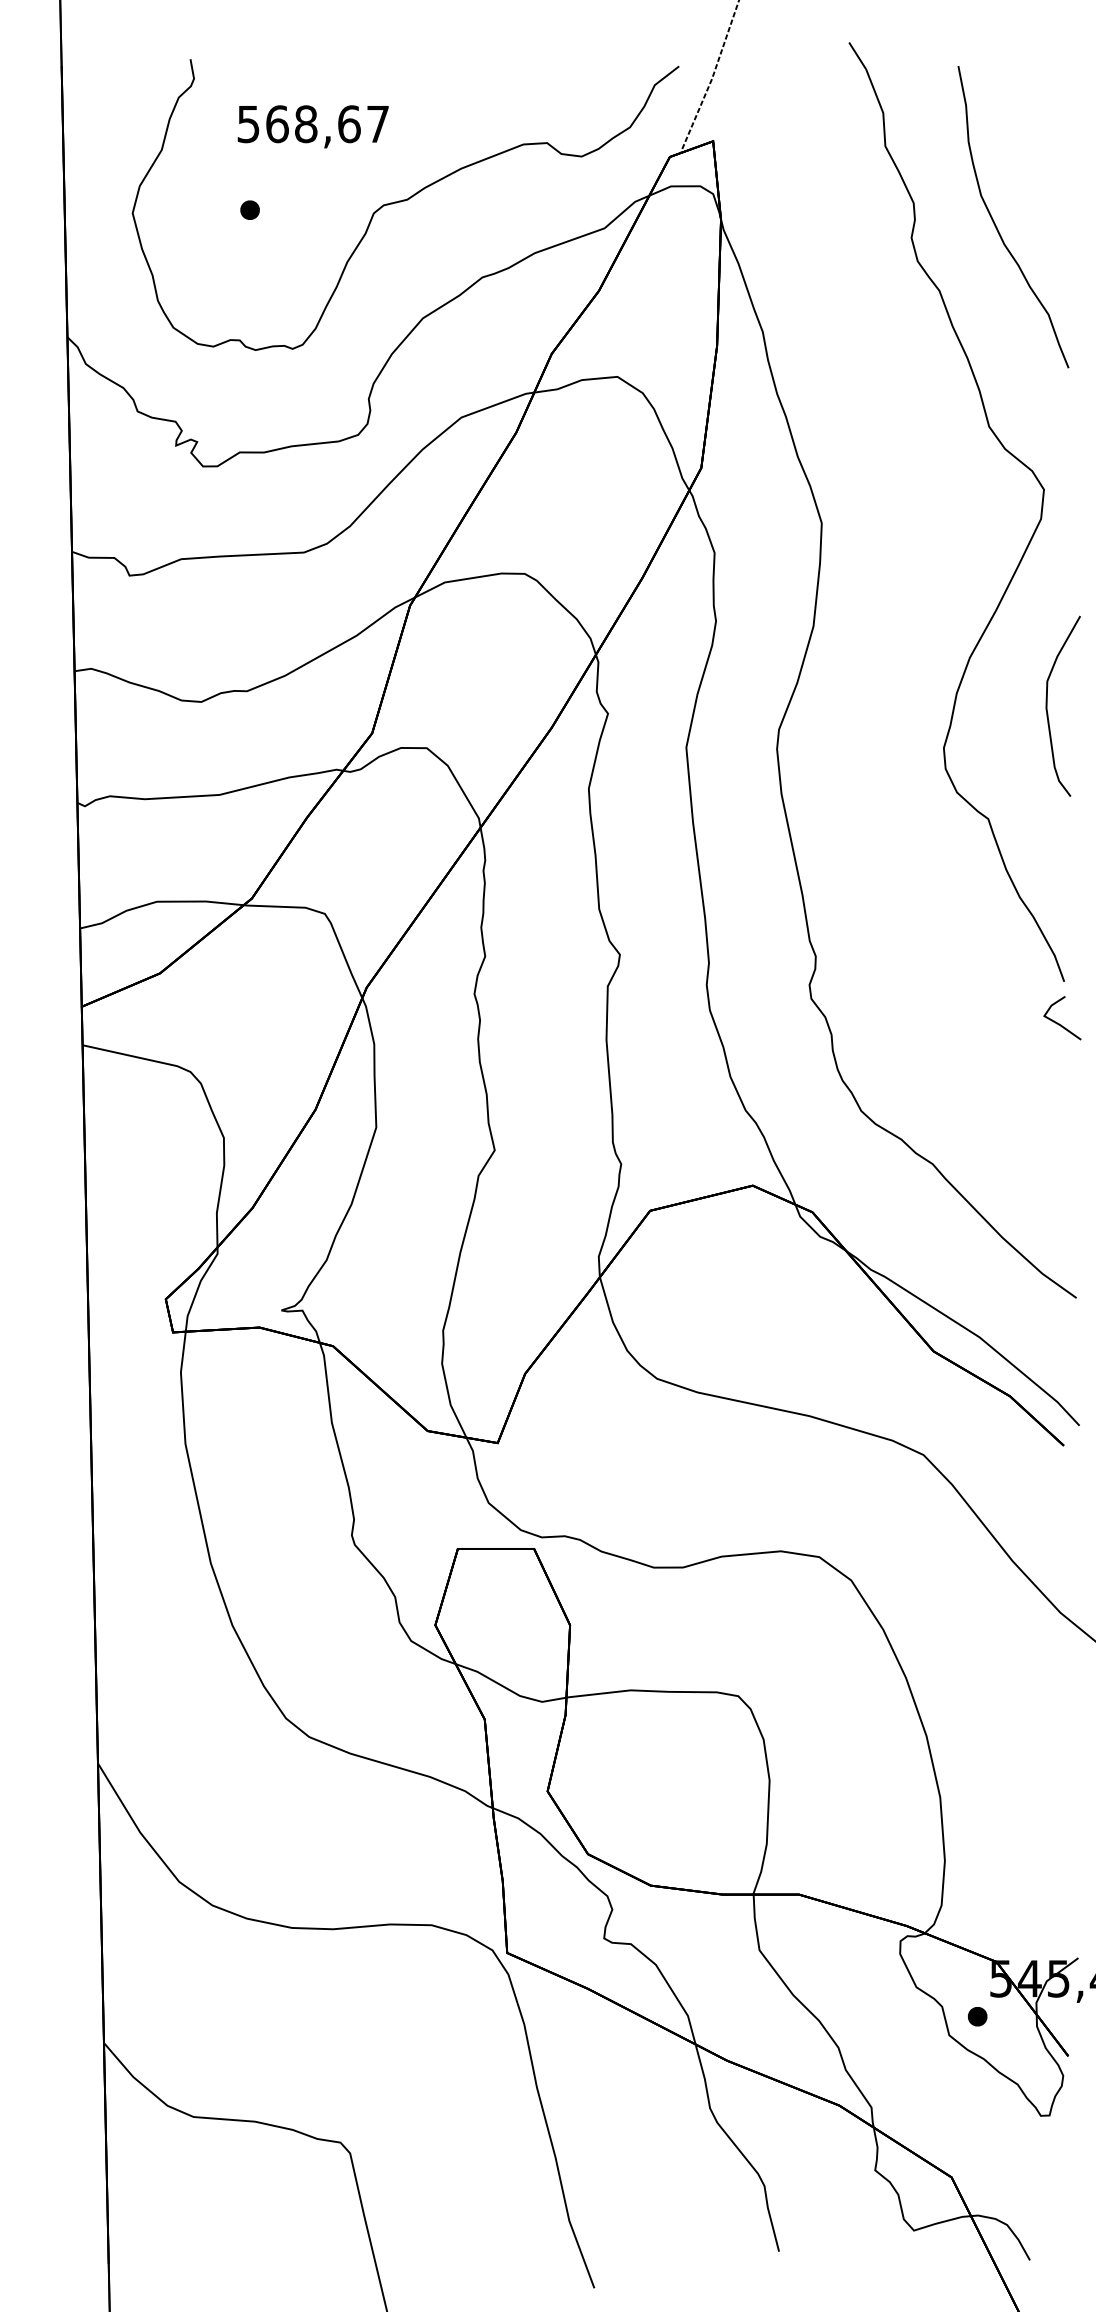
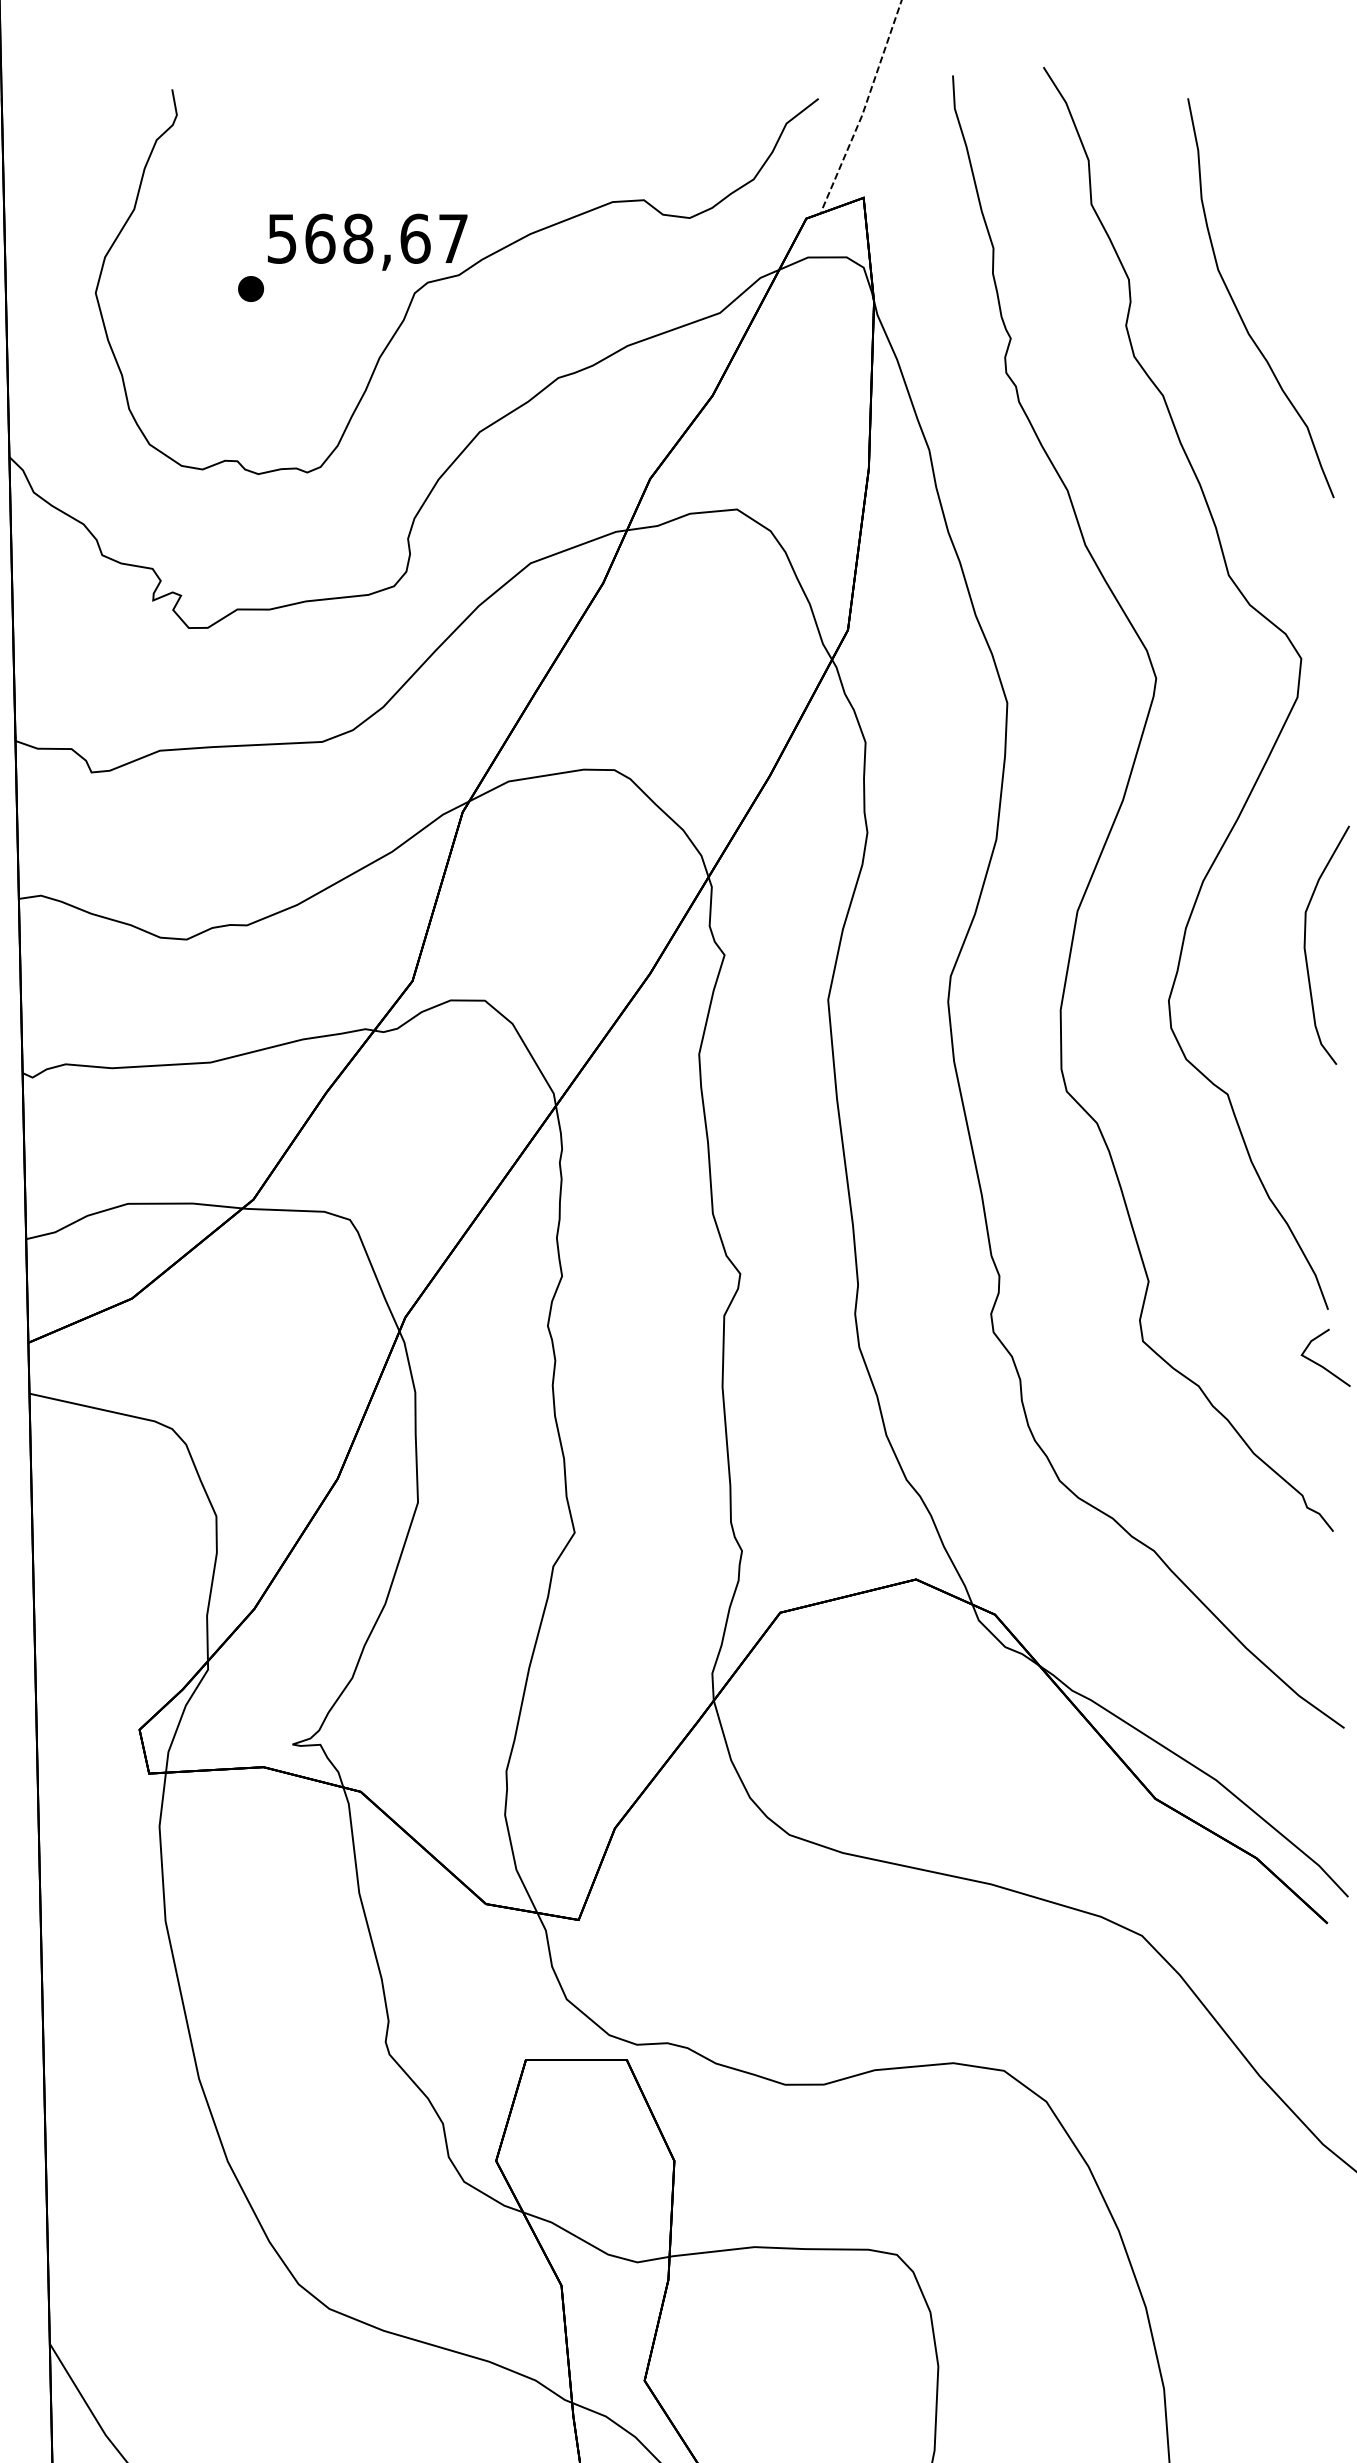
text: (312, 126) -> (366, 241), moved
curve: (911, 593) -> (1126, 796), added

